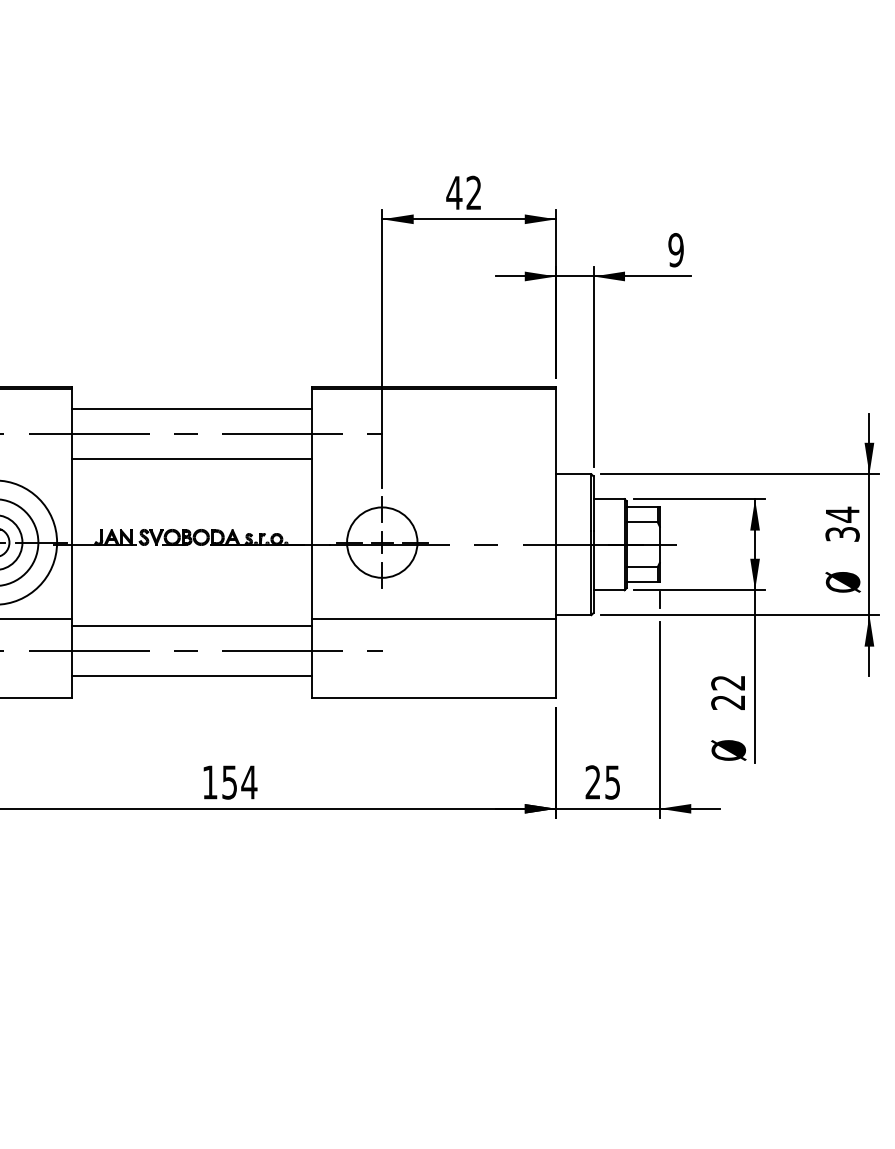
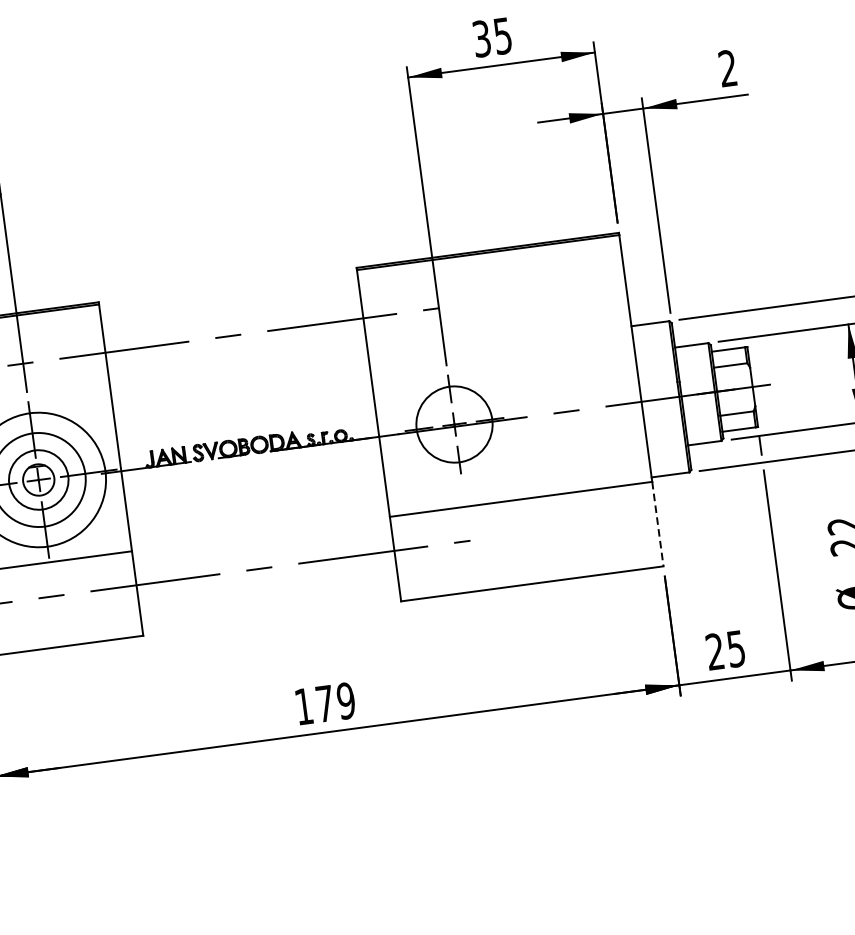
text: (463, 192) -> (491, 37), 42 -> 35
text: (675, 250) -> (727, 68), 9 -> 2
line: (191, 409) -> (230, 308), removed
line: (191, 459) -> (237, 362), removed
line: (191, 626) -> (261, 541), removed
line: (556, 659) -> (658, 525), solid -> dashed
line: (191, 675) -> (268, 594), removed
text: (239, 782) -> (335, 702), 154 -> 179

